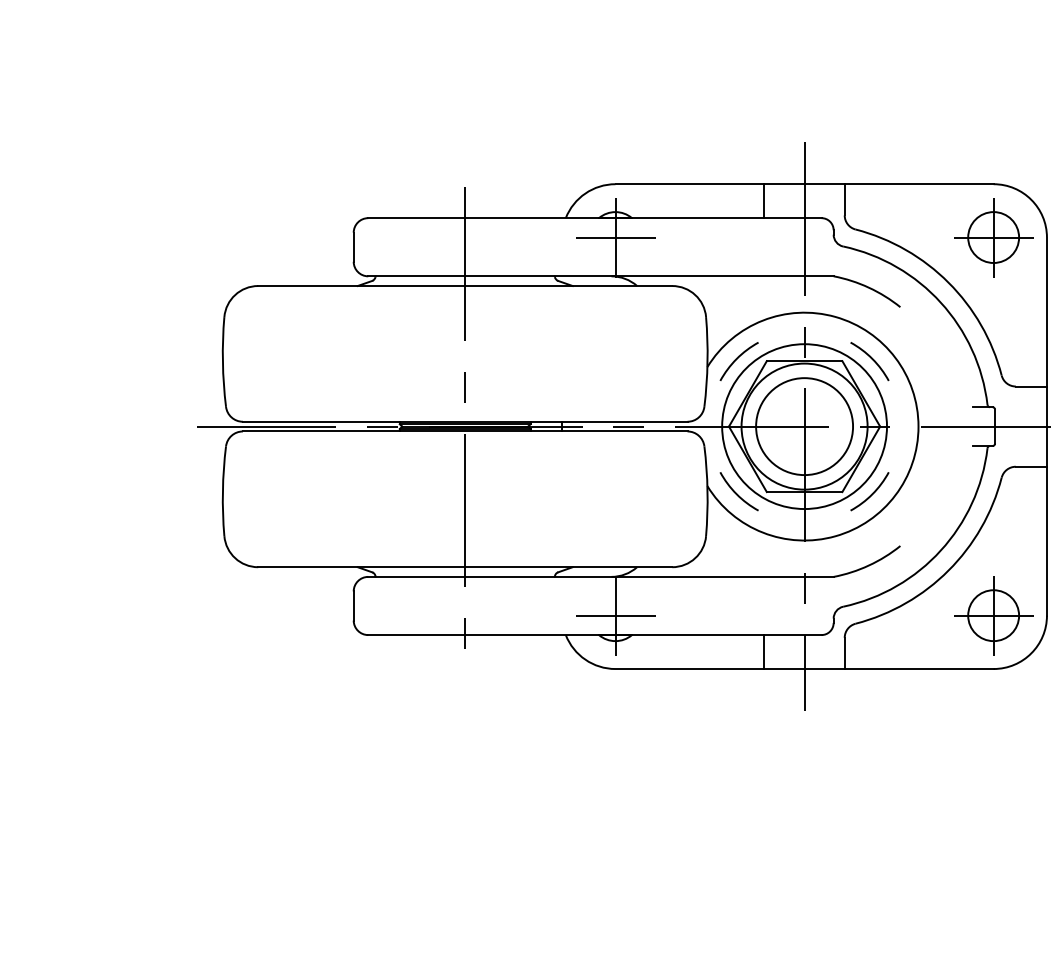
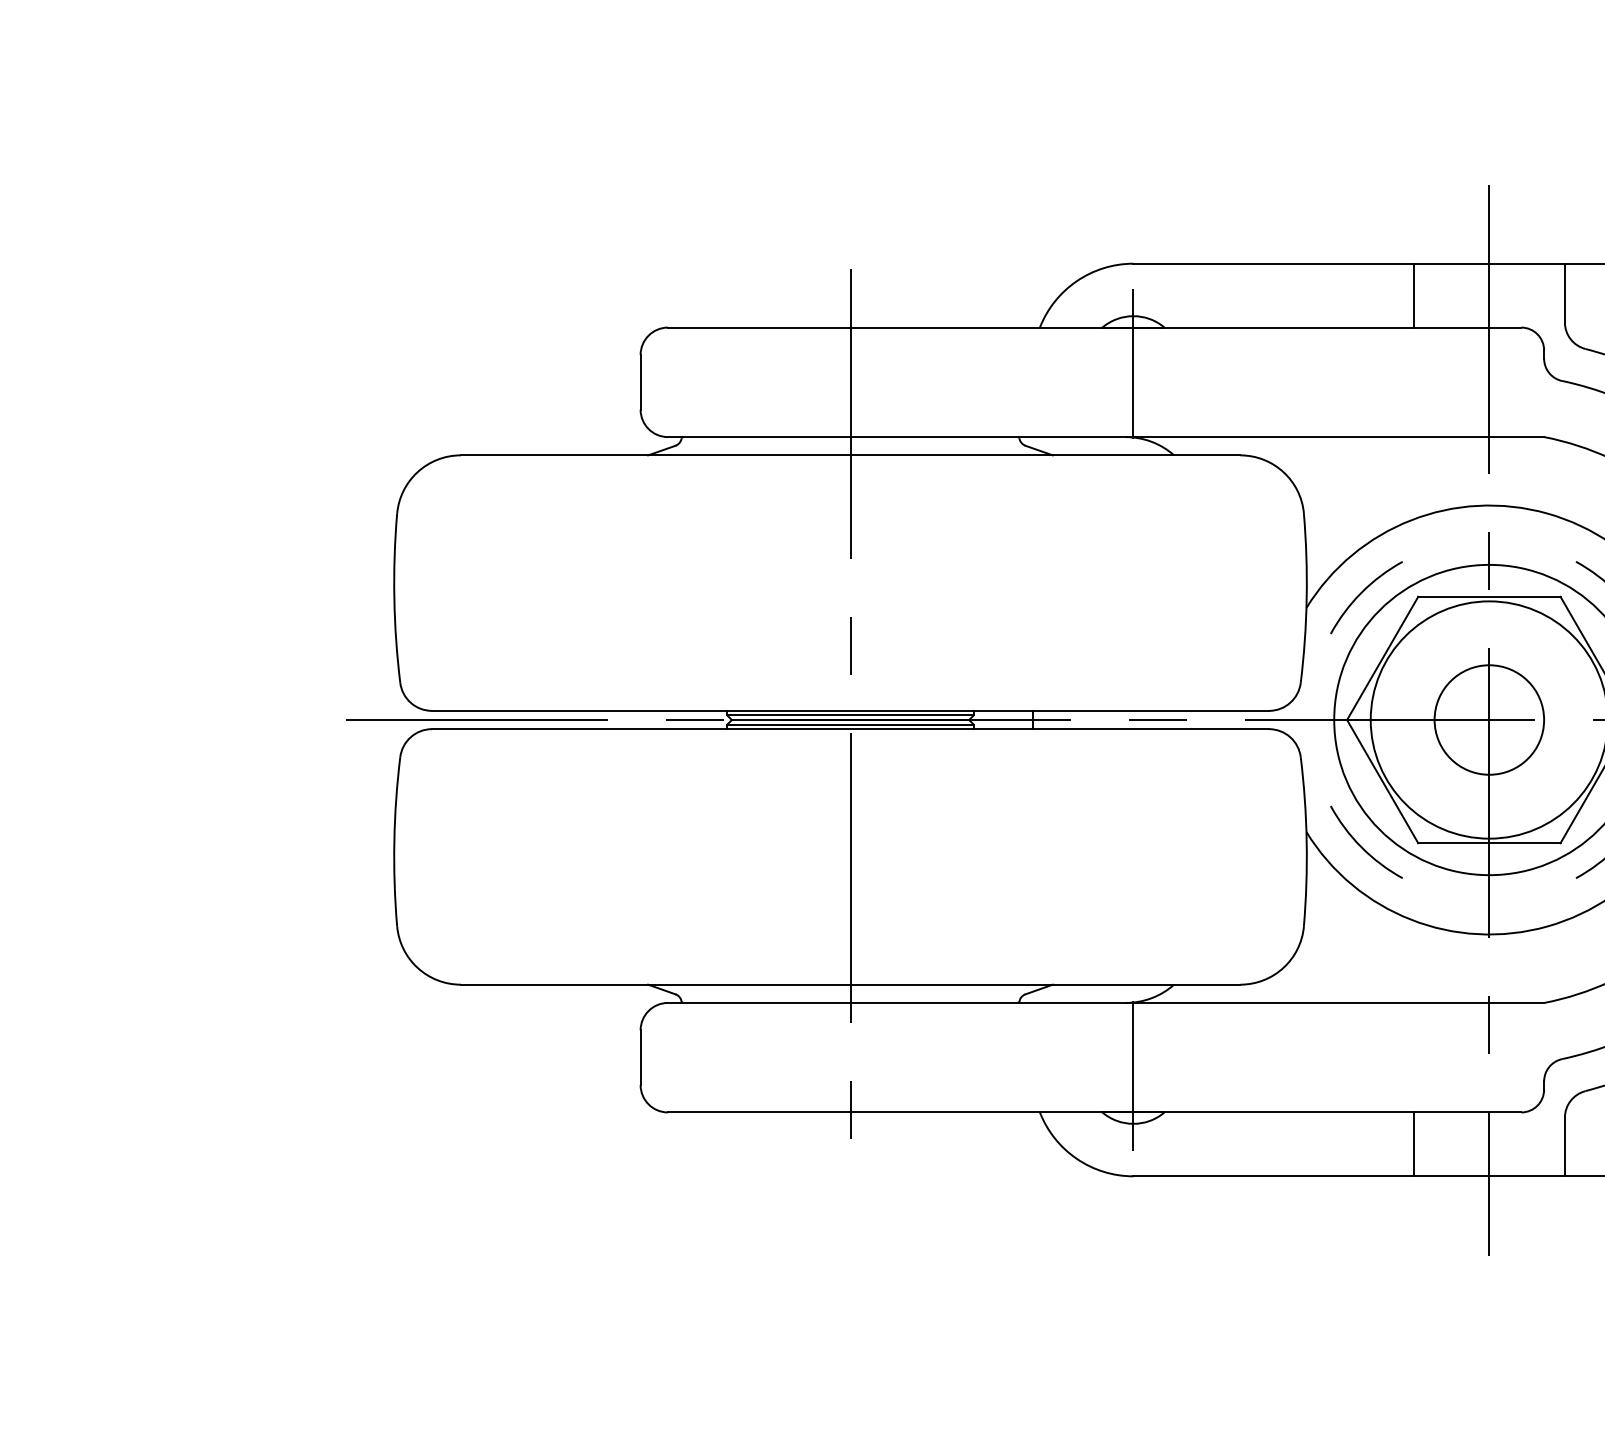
line: (615, 237) -> (1133, 364), removed
circle: (804, 426) -> (1489, 719), size x0.6
line: (615, 615) -> (1133, 1075), removed

